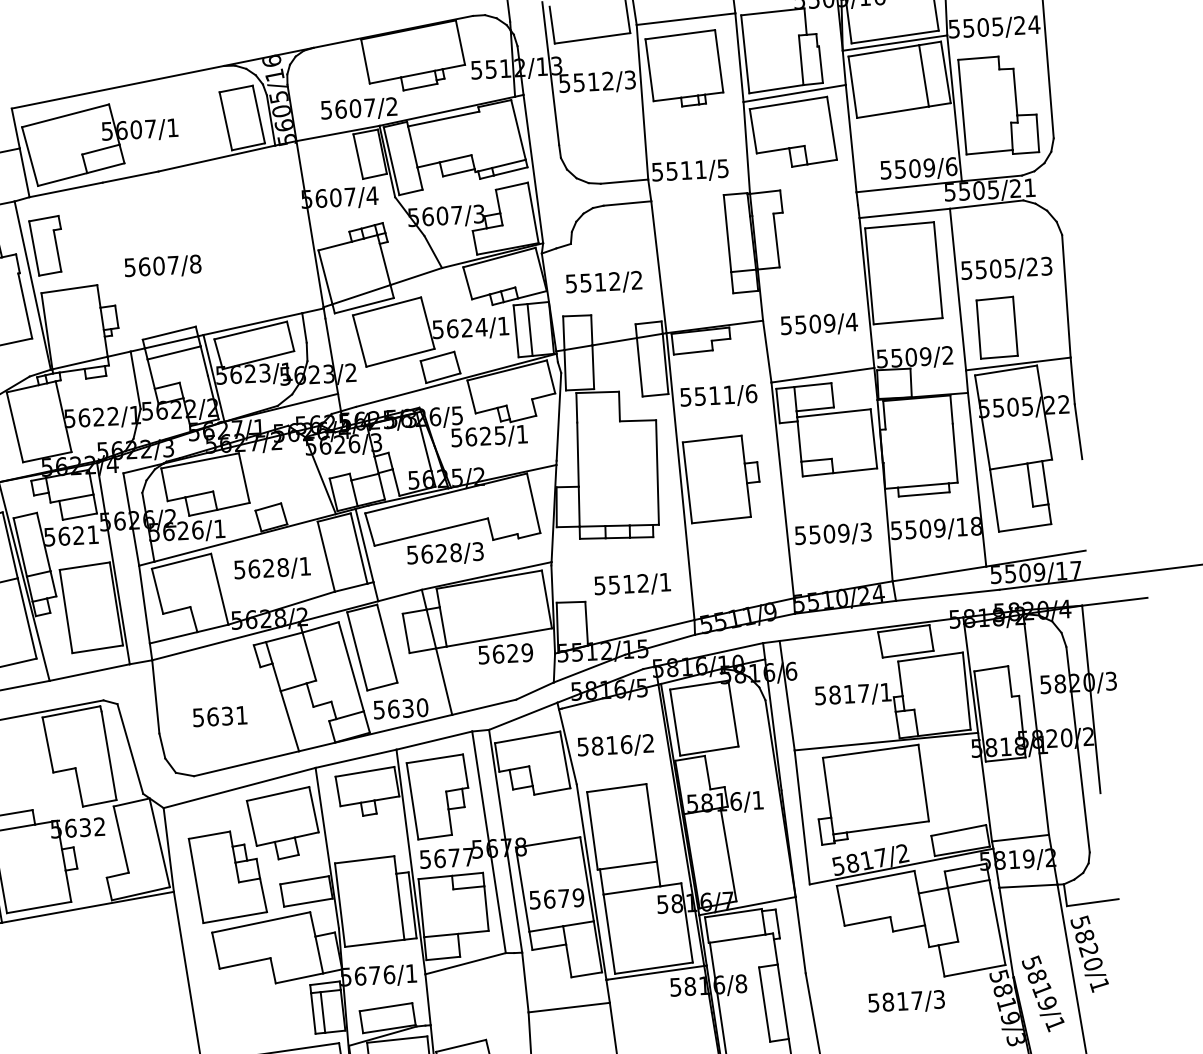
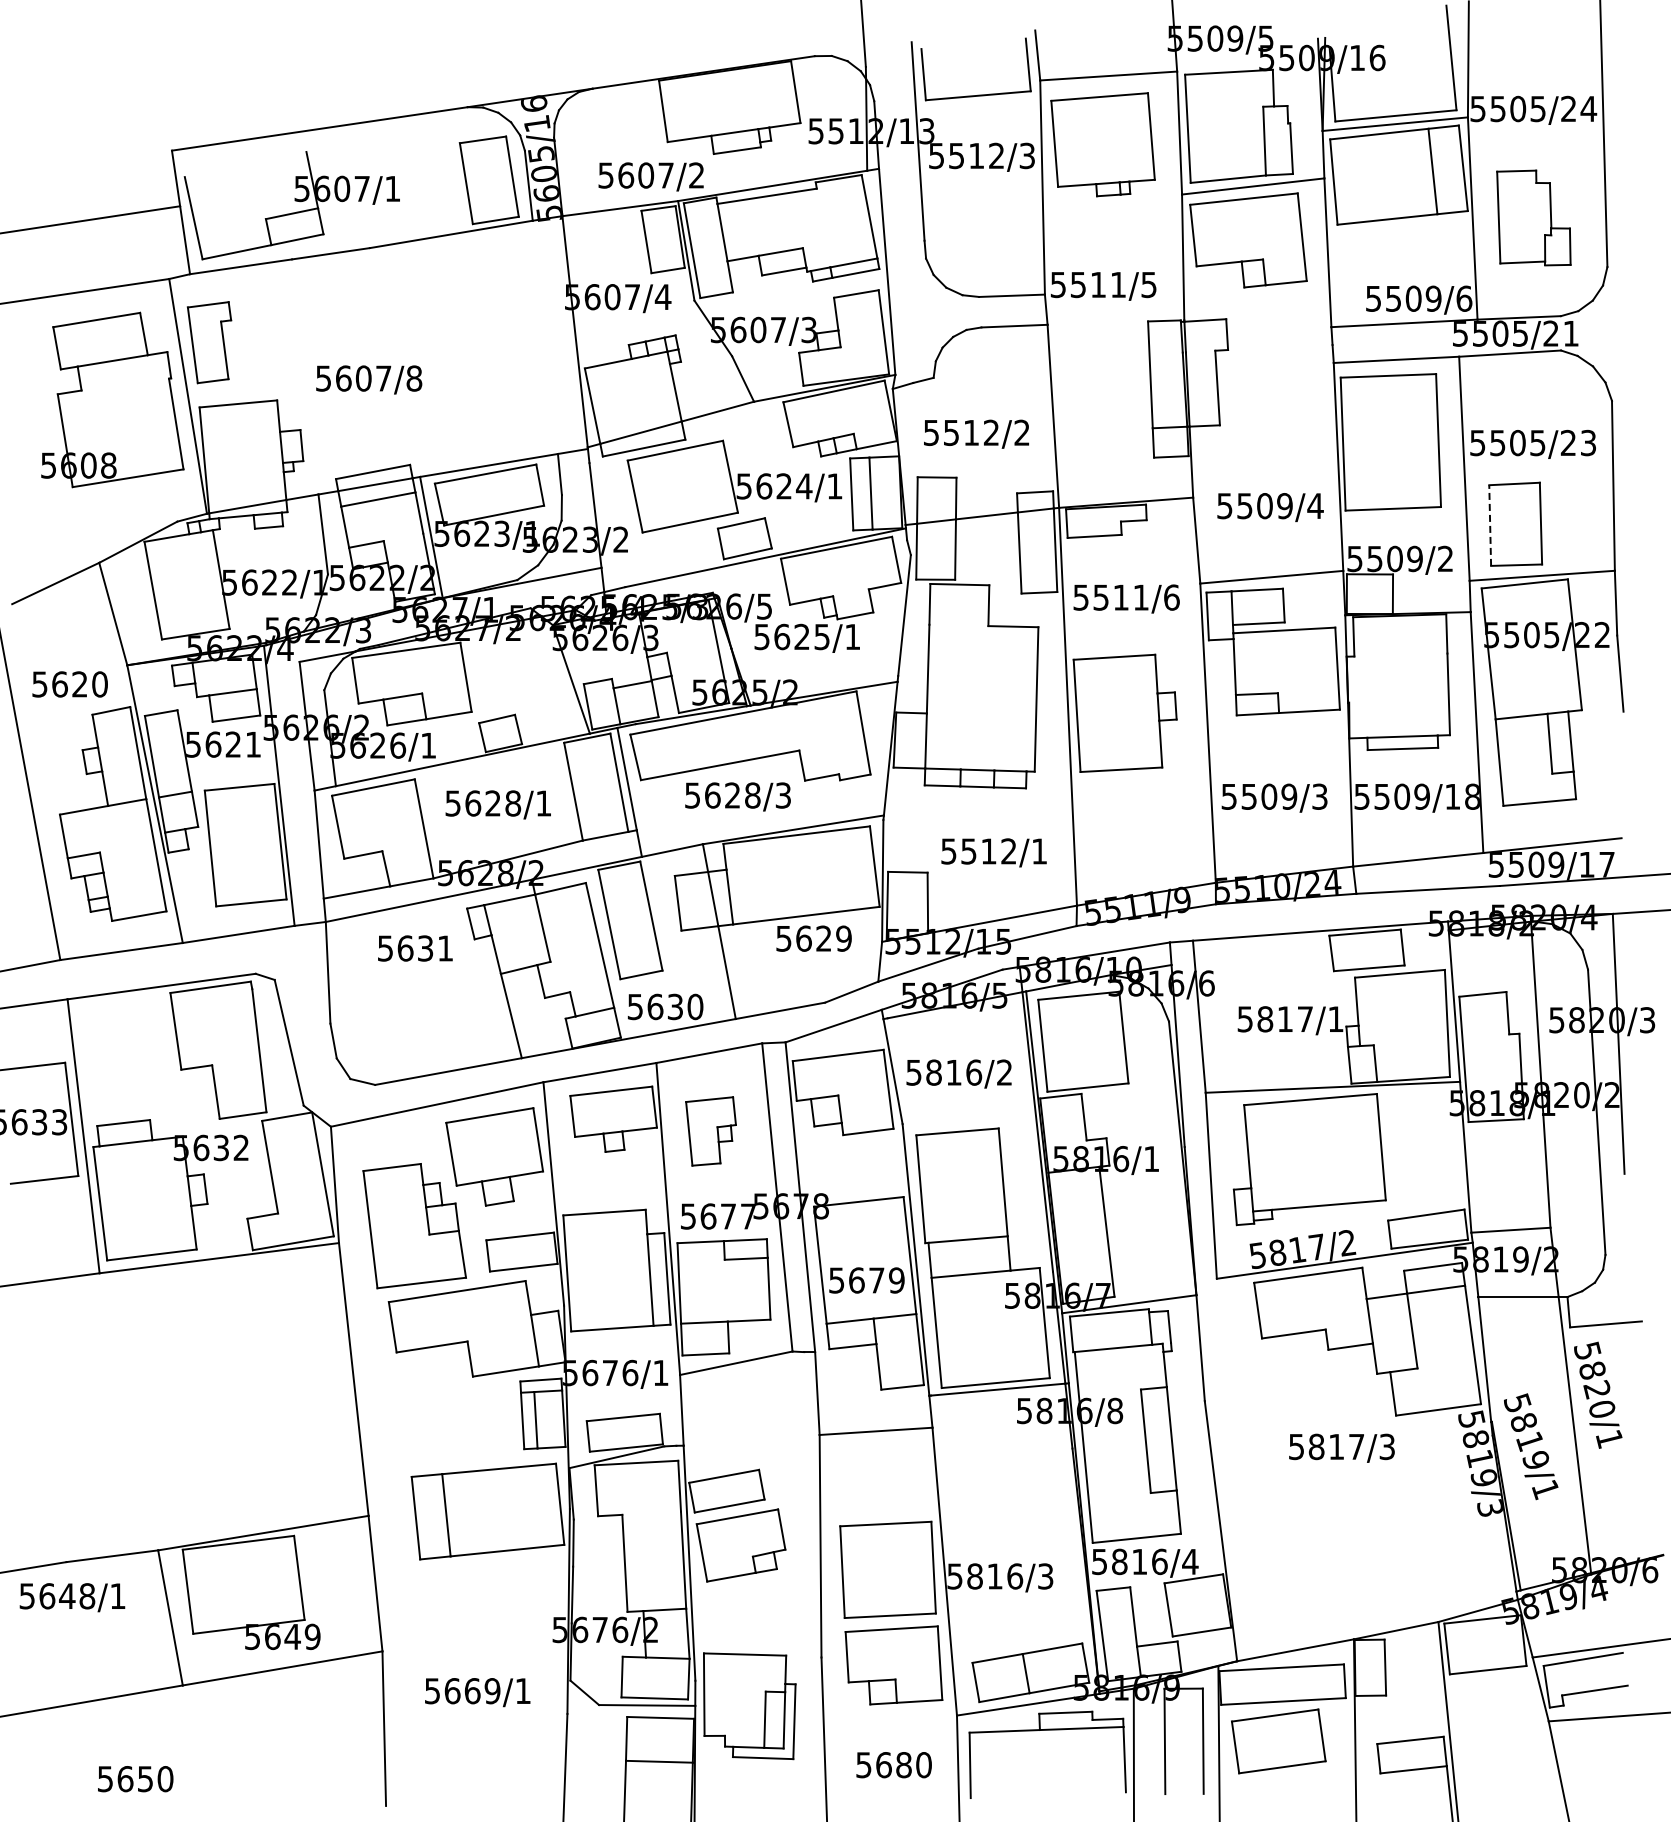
part: (998, 105) -> (1533, 217), size x0.7
line: (65, 115) -> (245, 164), removed
line: (979, 329) -> (1490, 525), solid -> dashed
text: (220, 716) -> (415, 948), moved
part: (438, 797) -> (710, 1131), size x0.6

